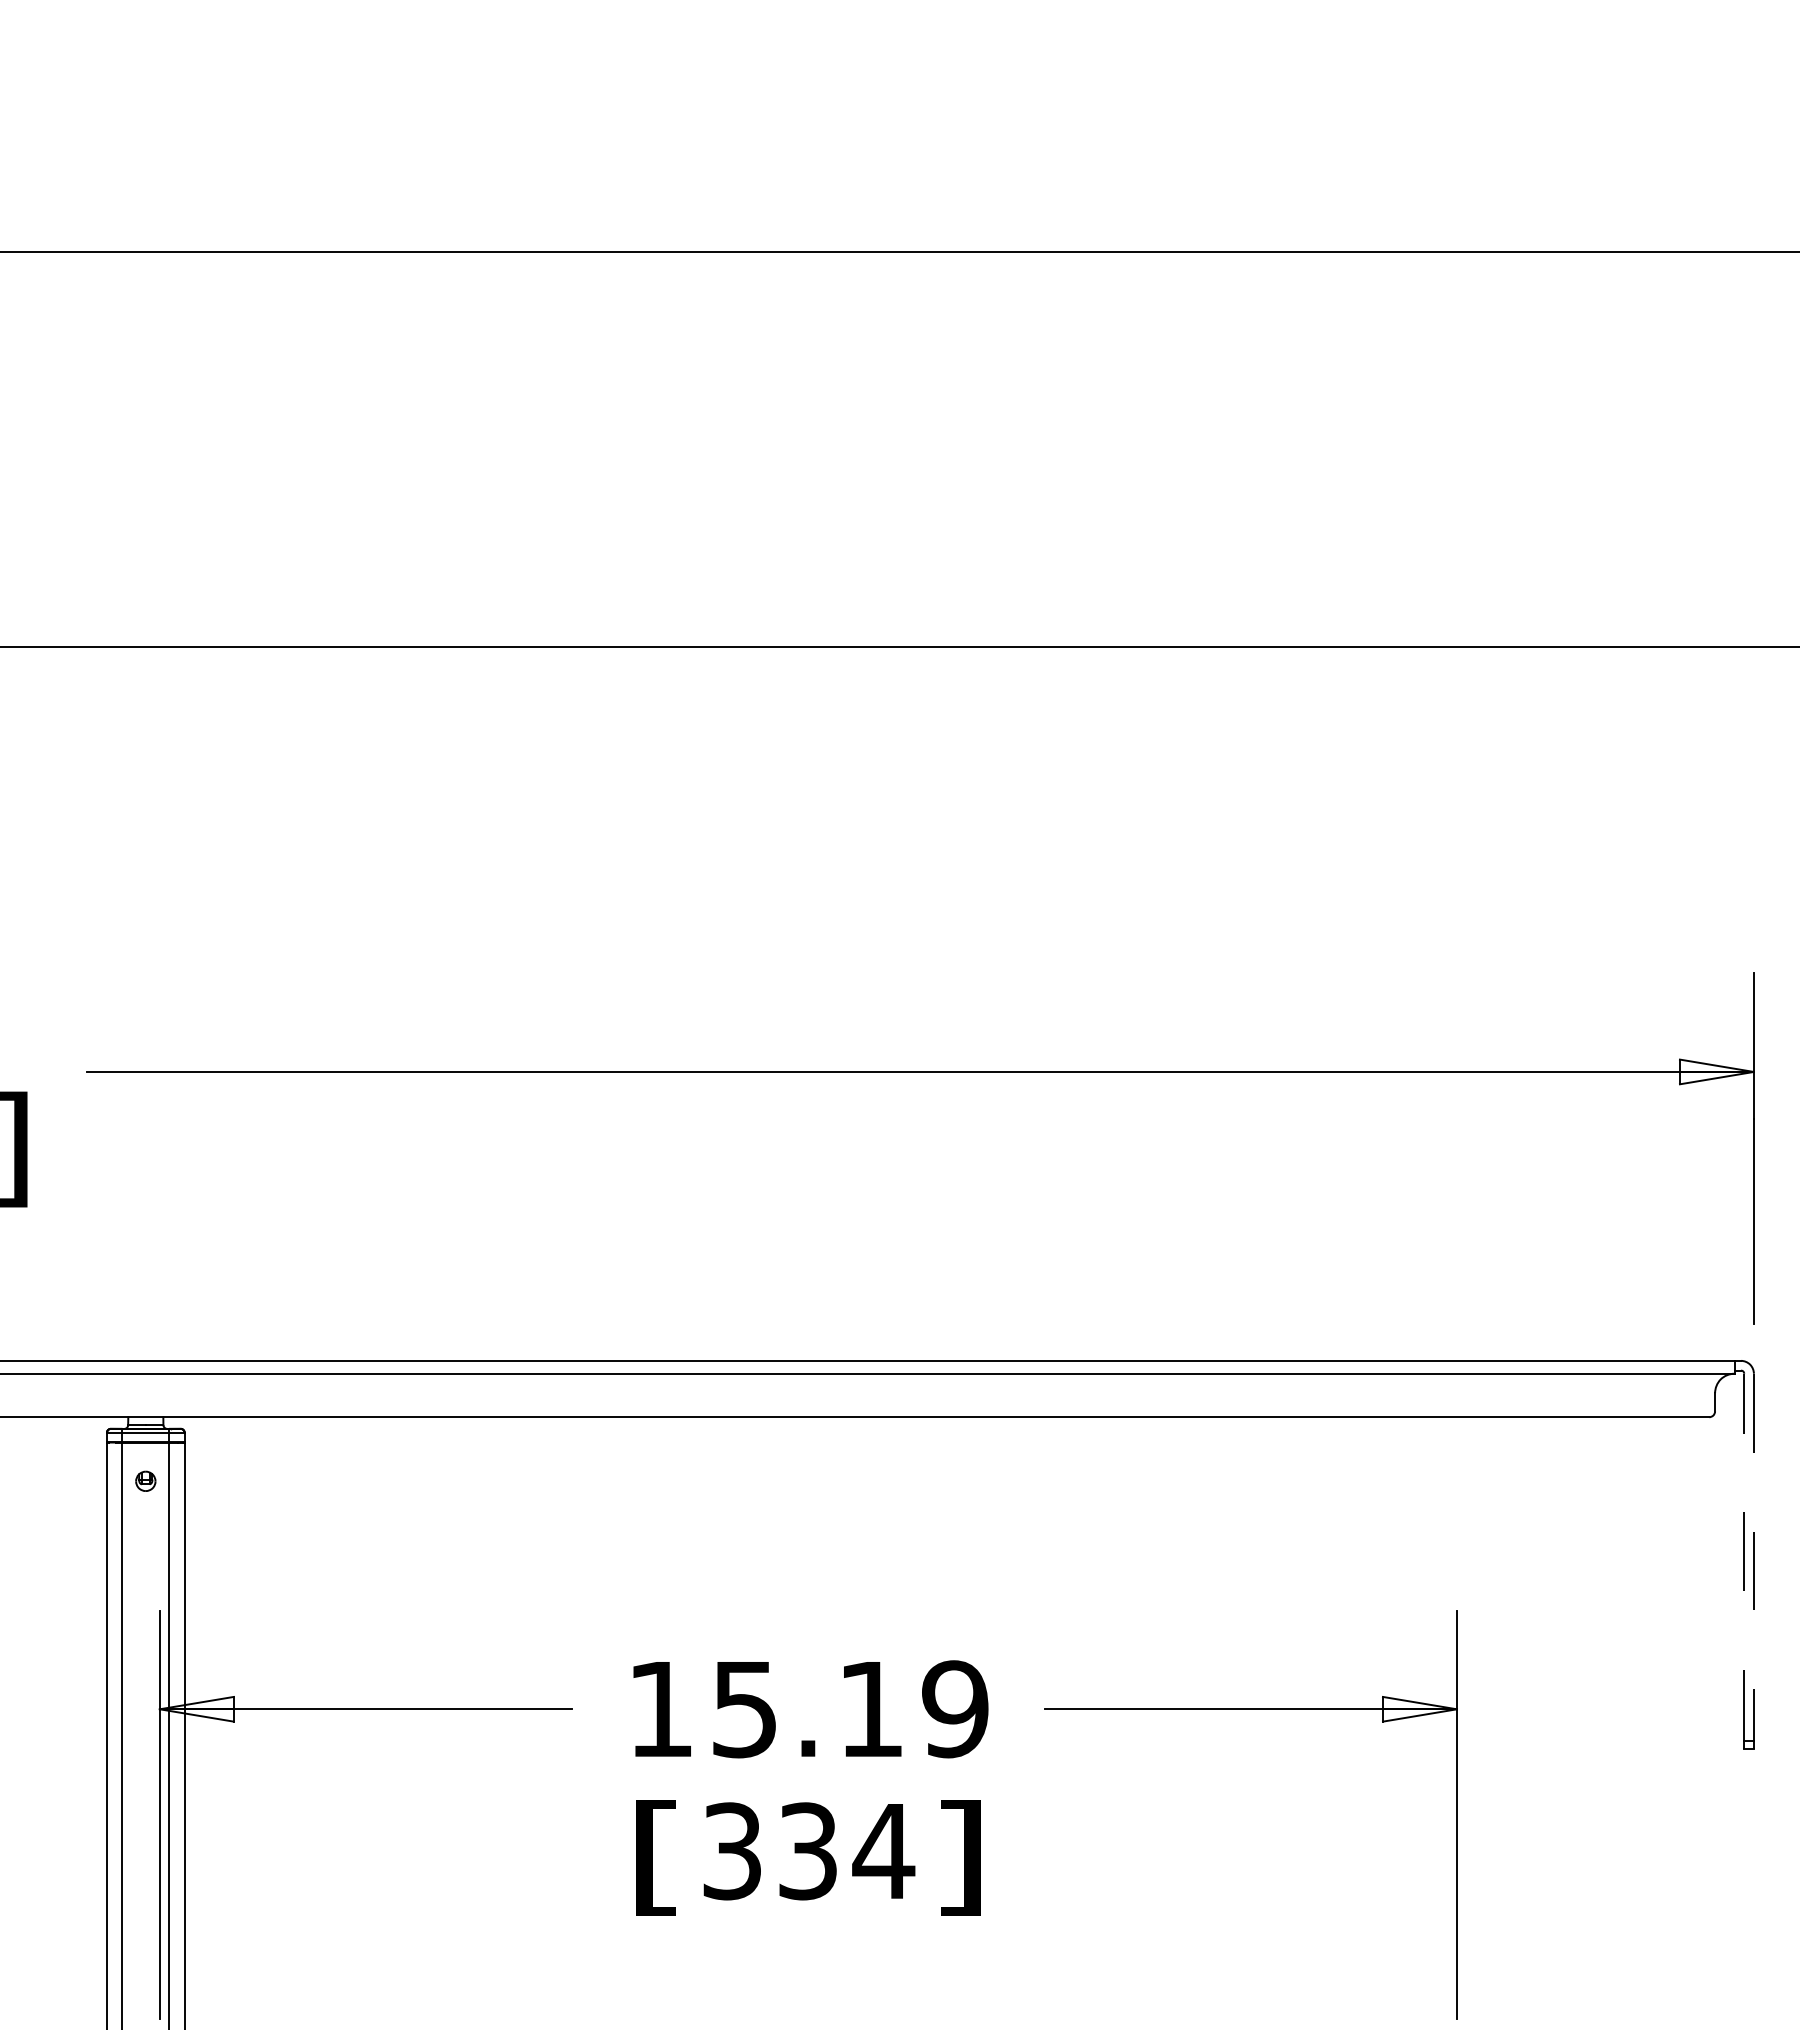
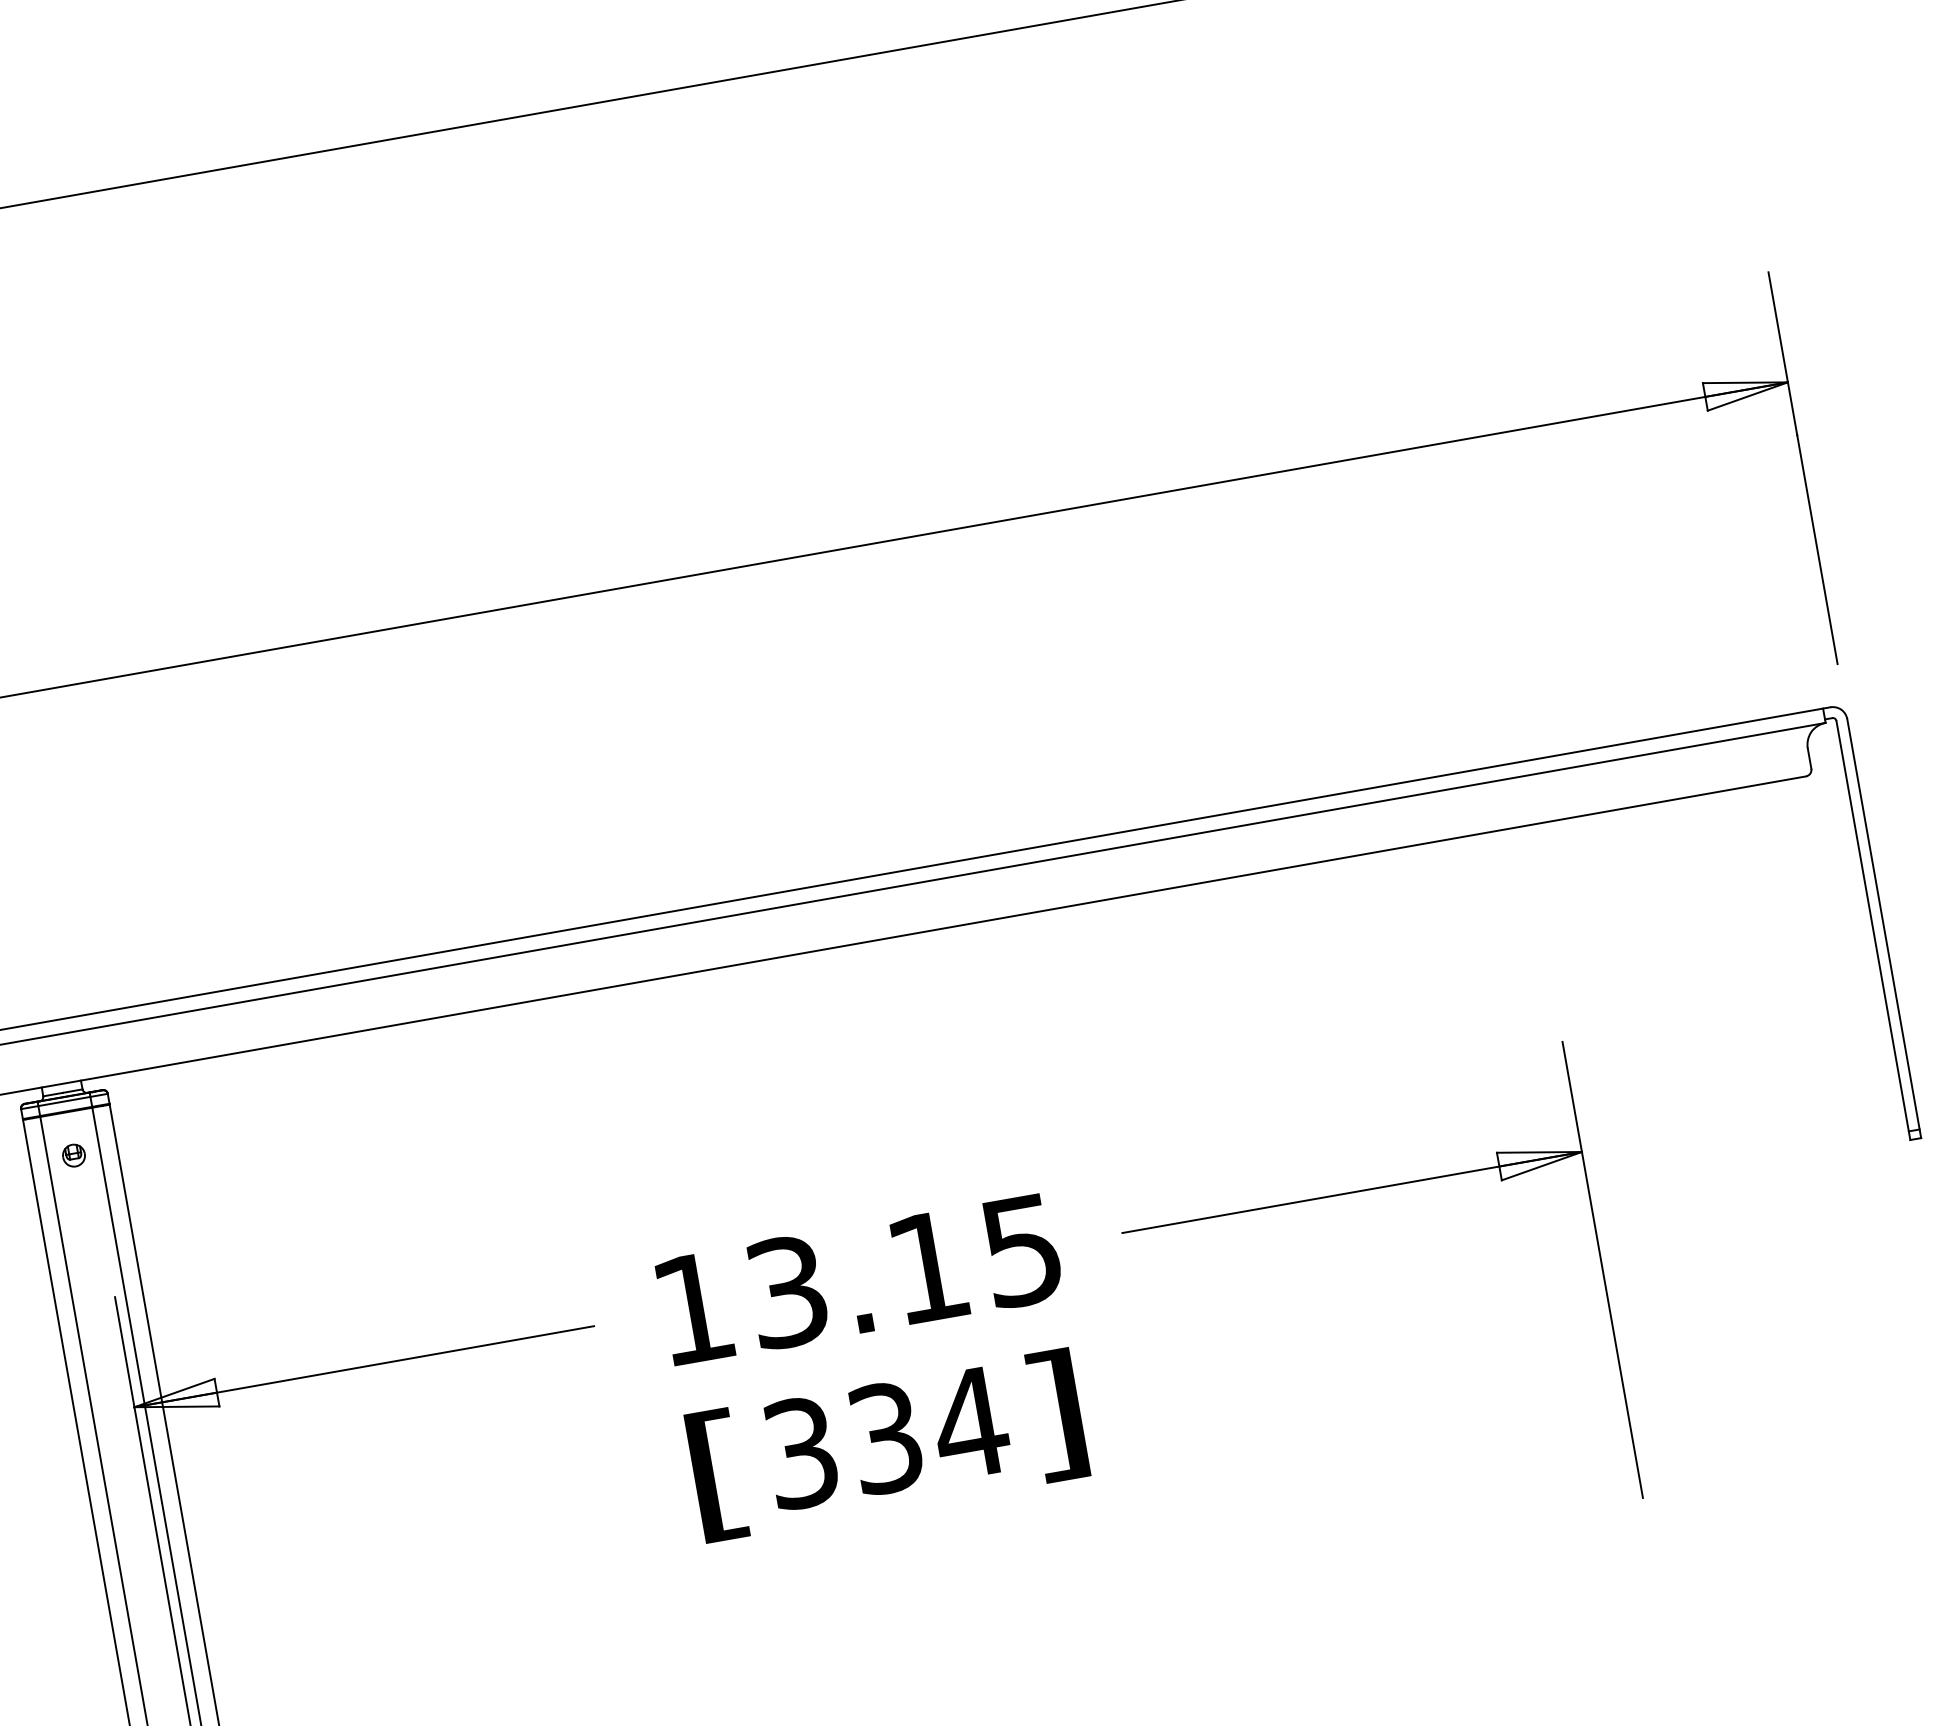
line: (1744, 1561) -> (1873, 930), dashed -> solid
line: (1753, 1561) -> (1883, 928), dashed -> solid
text: (850, 1709) -> (905, 1271), 15.19 -> 13.15

